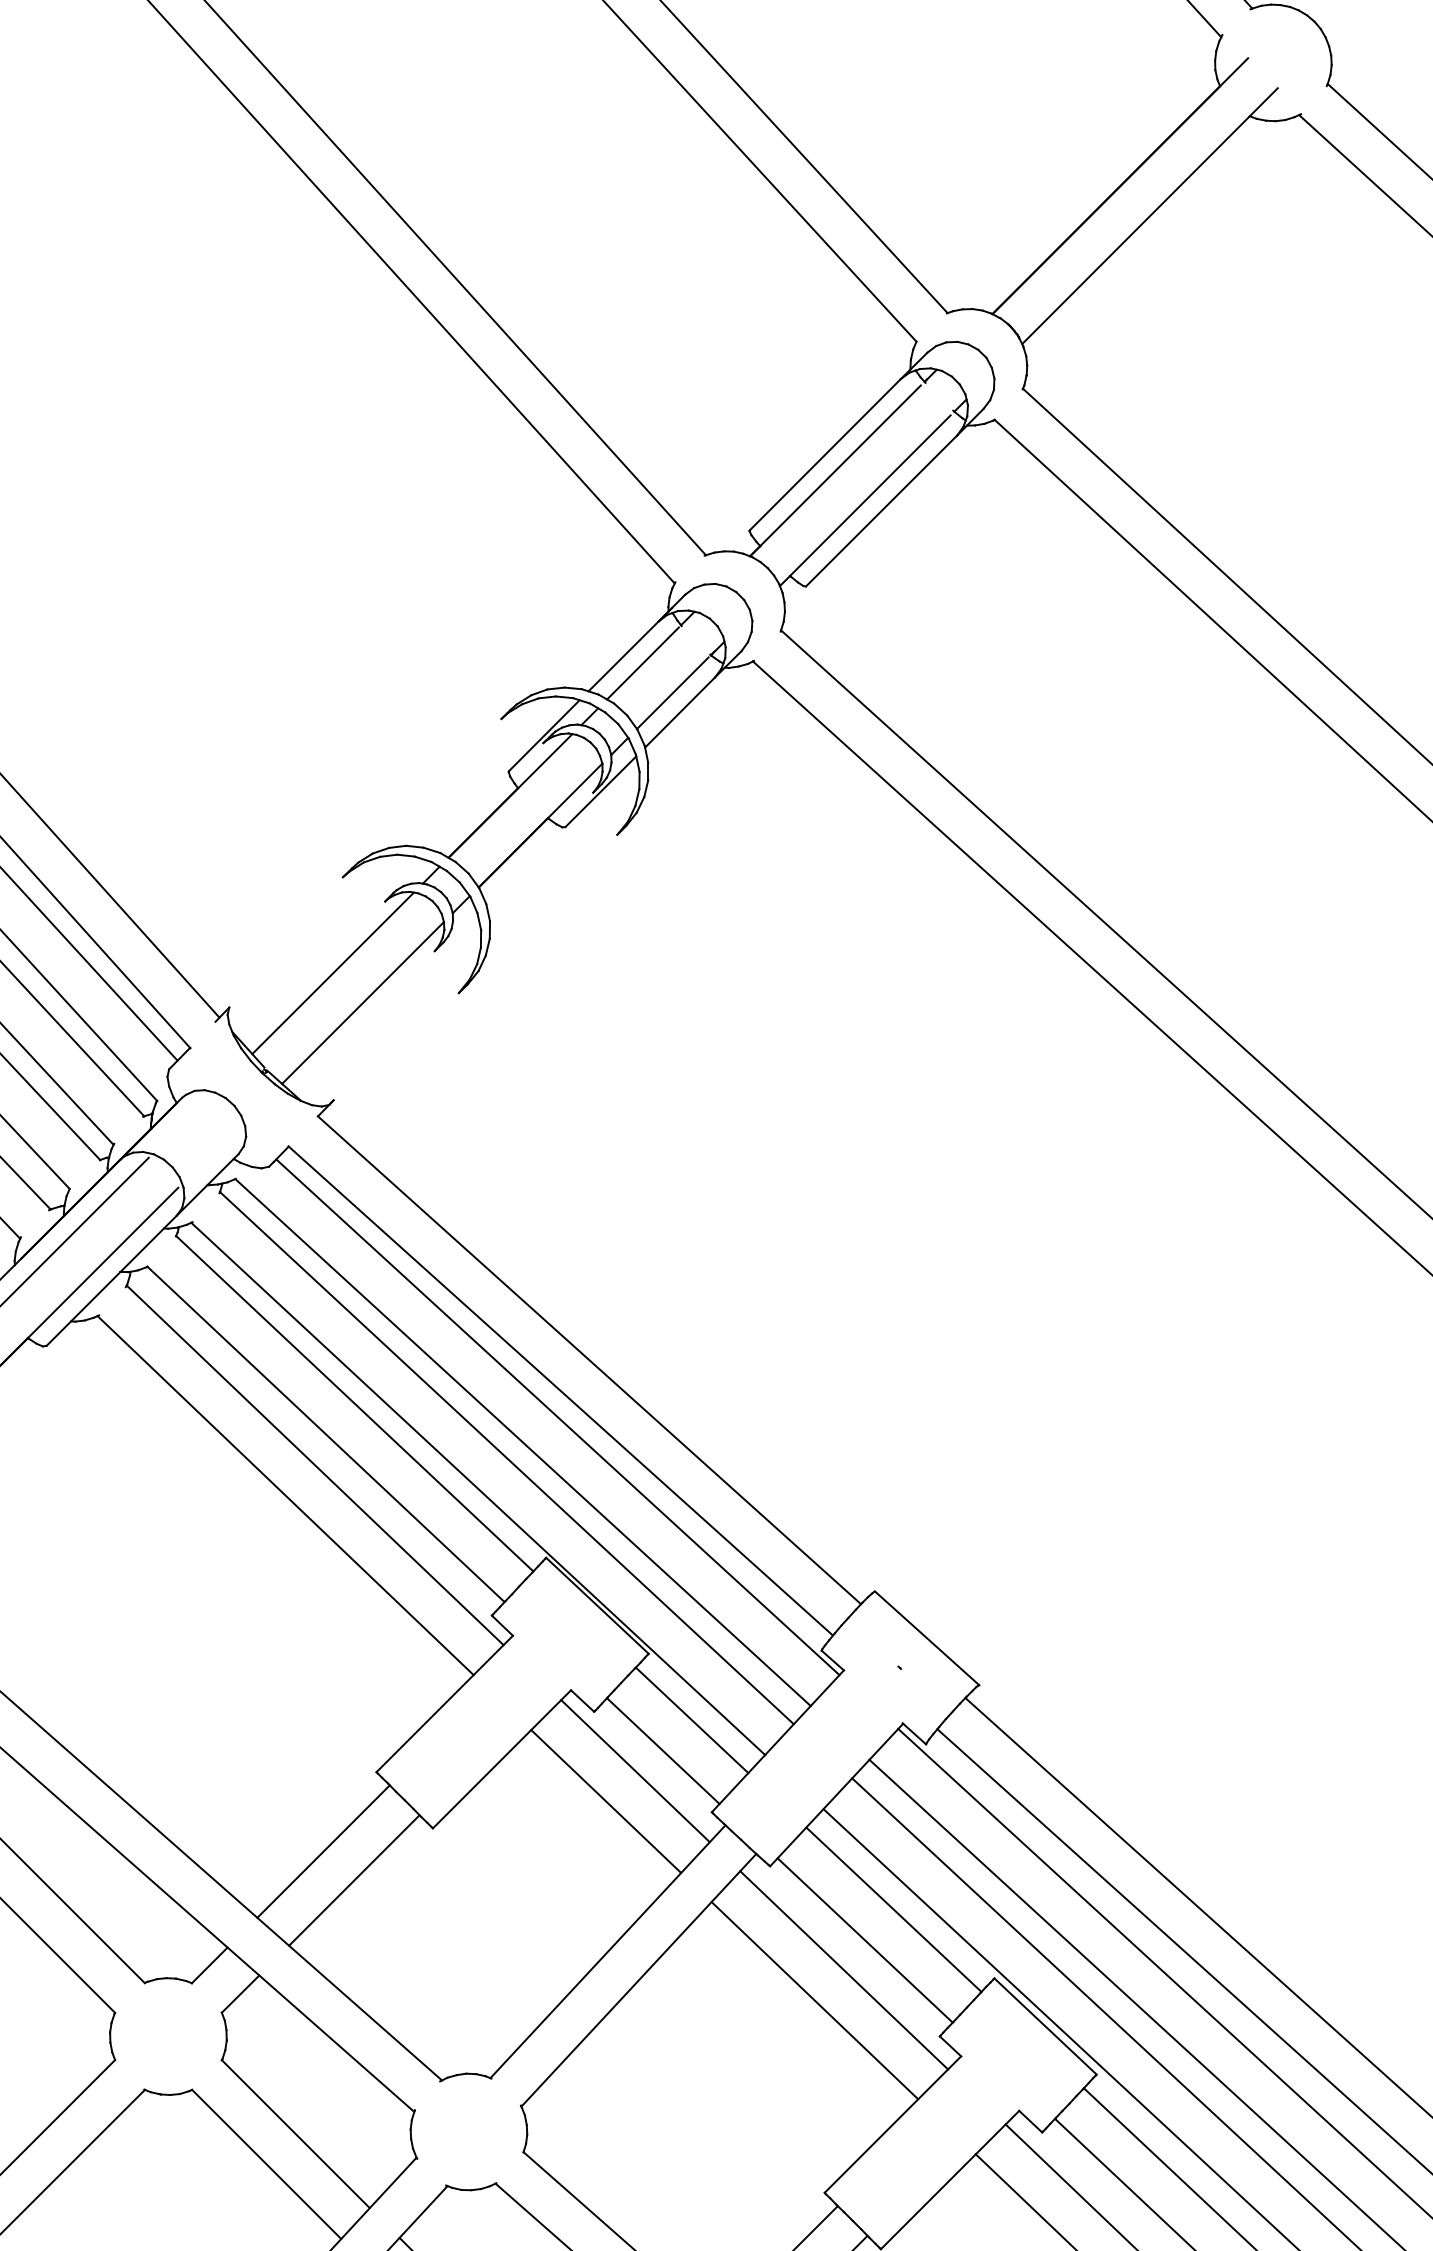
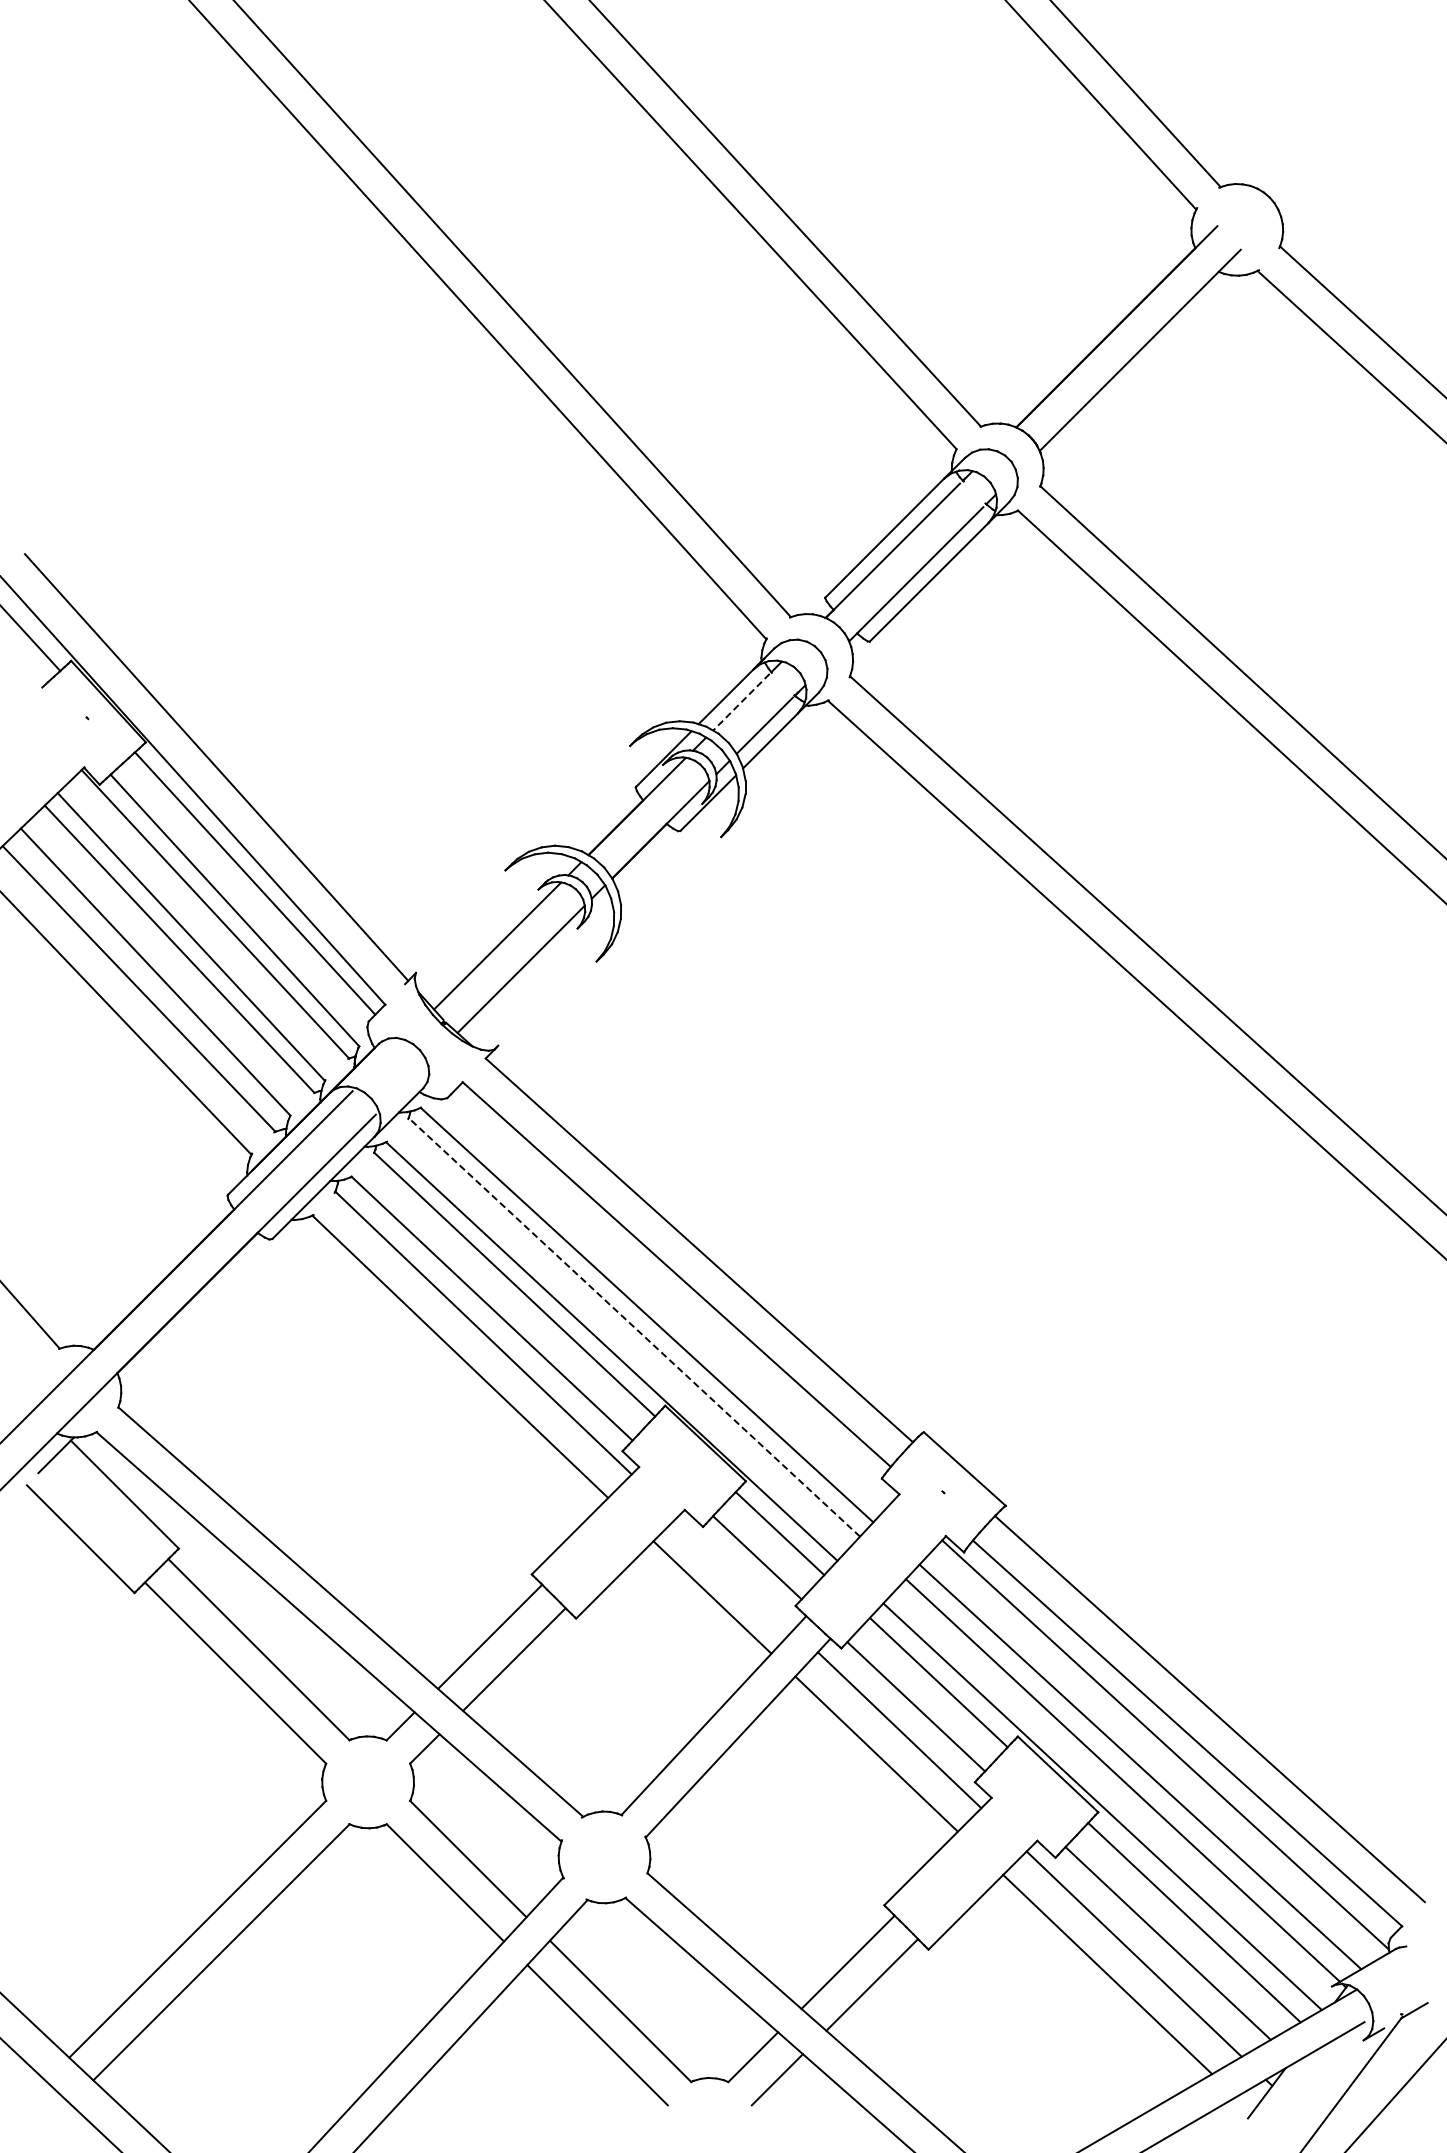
line: (643, 663) -> (741, 702), solid -> dashed
line: (557, 1417) -> (674, 1295), removed
line: (507, 1458) -> (634, 1327), solid -> dashed
line: (635, 1771) -> (735, 1573), removed

